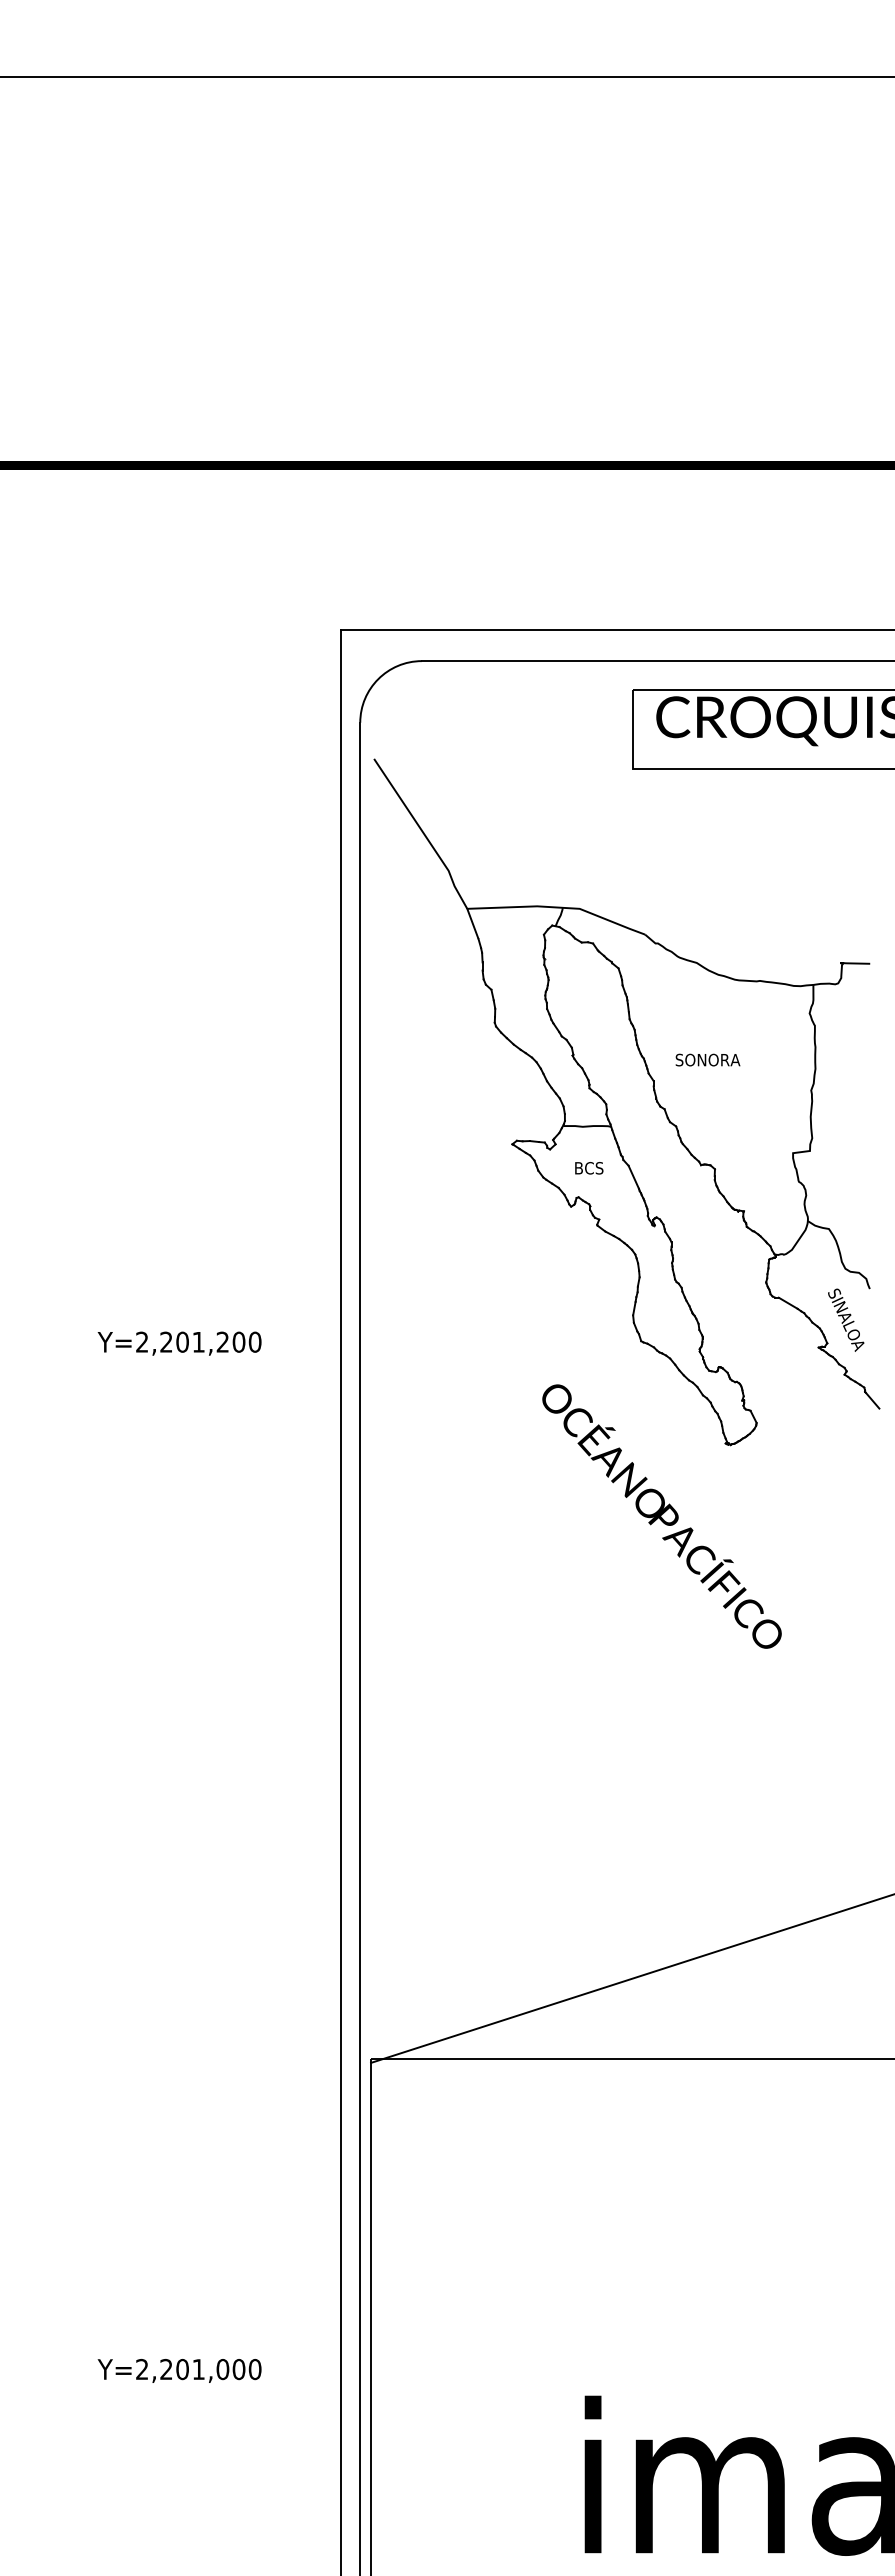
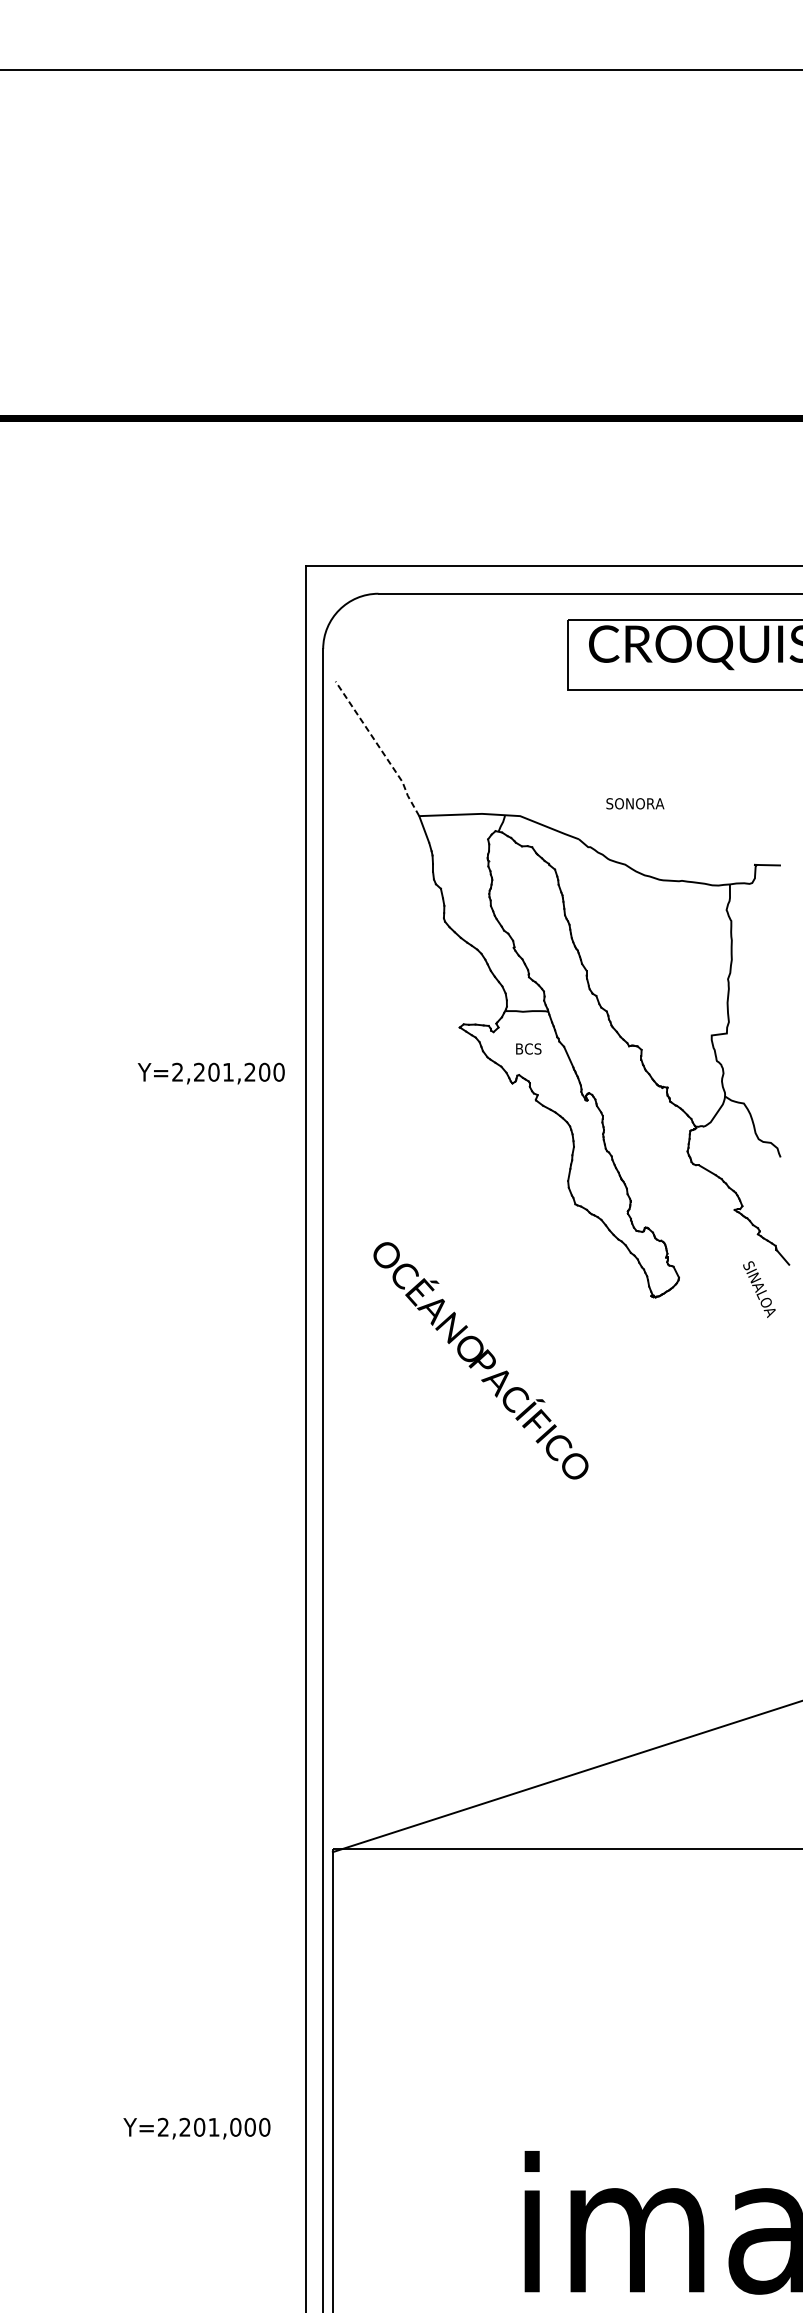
line: (423, 833) -> (379, 748), solid -> dashed
text: (707, 1059) -> (634, 803), moved
text: (846, 1319) -> (759, 1288), moved
text: (179, 1343) -> (211, 1073), moved
text: (661, 1516) -> (480, 1360), moved
text: (179, 2370) -> (196, 2128), moved

